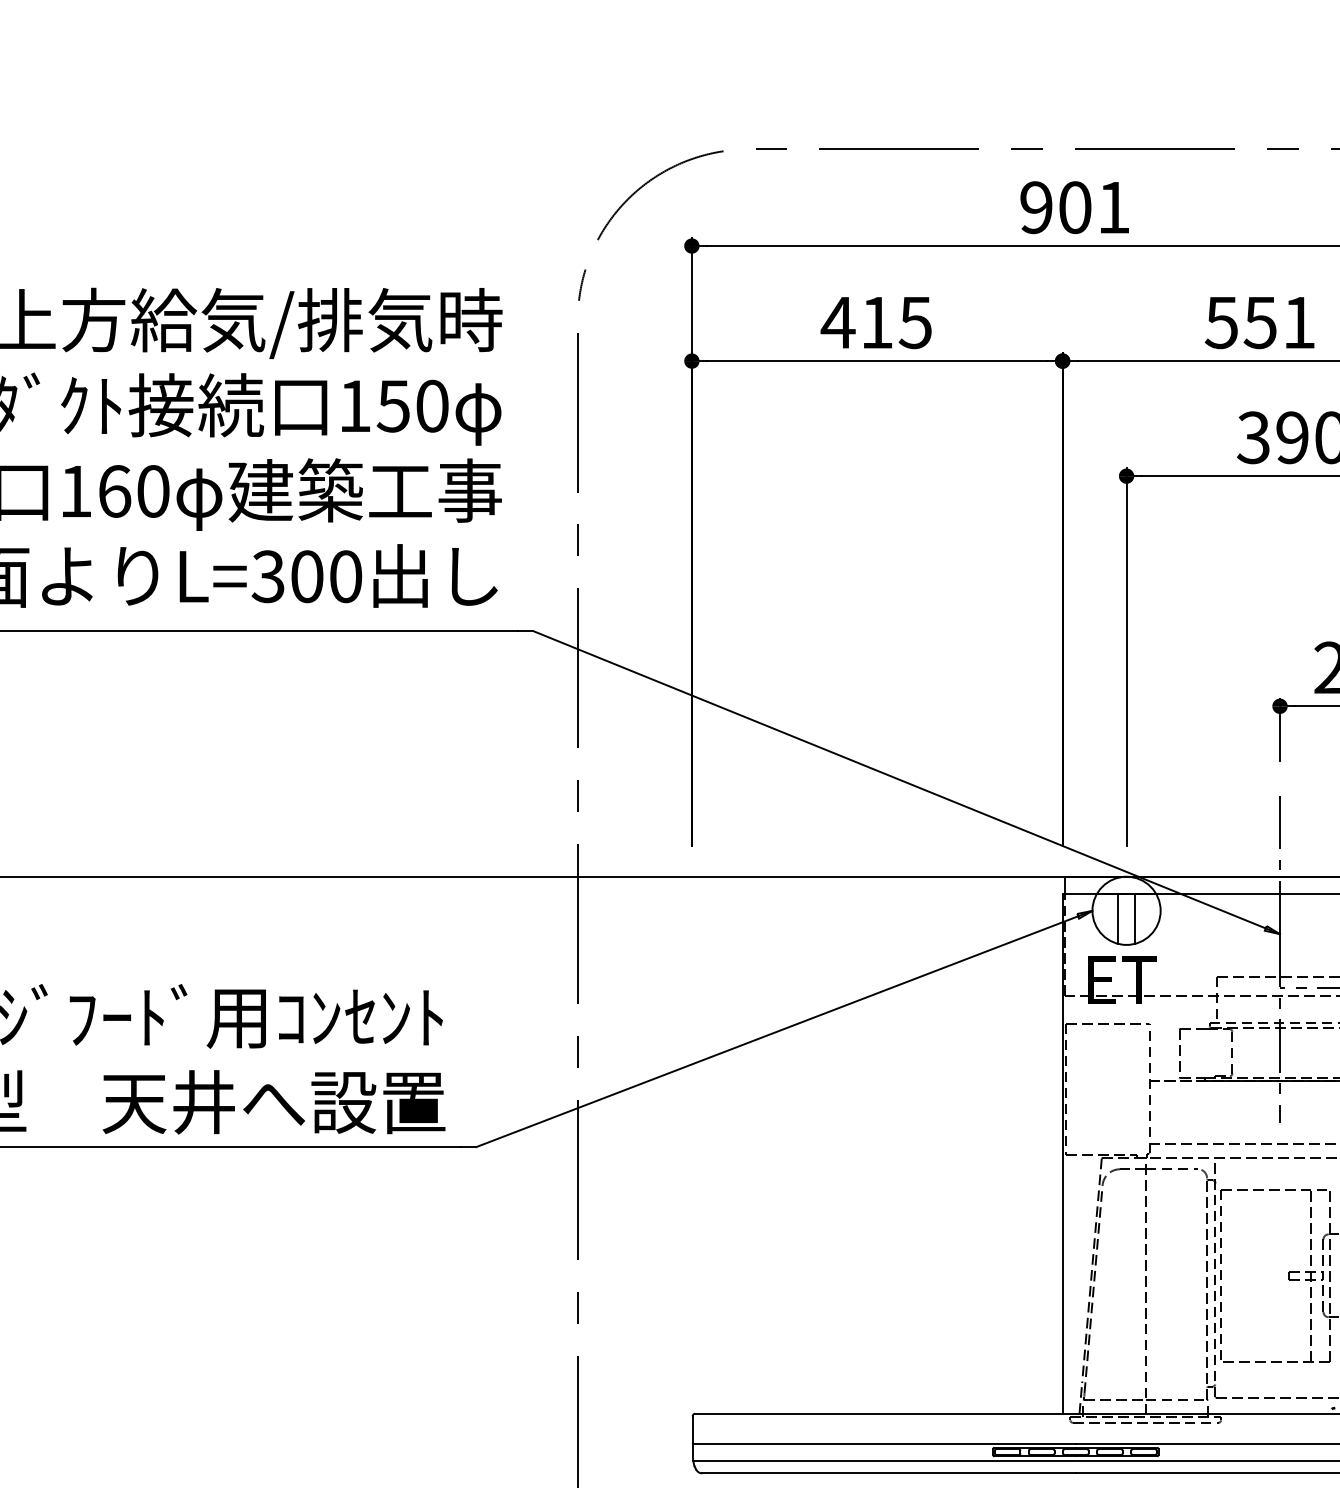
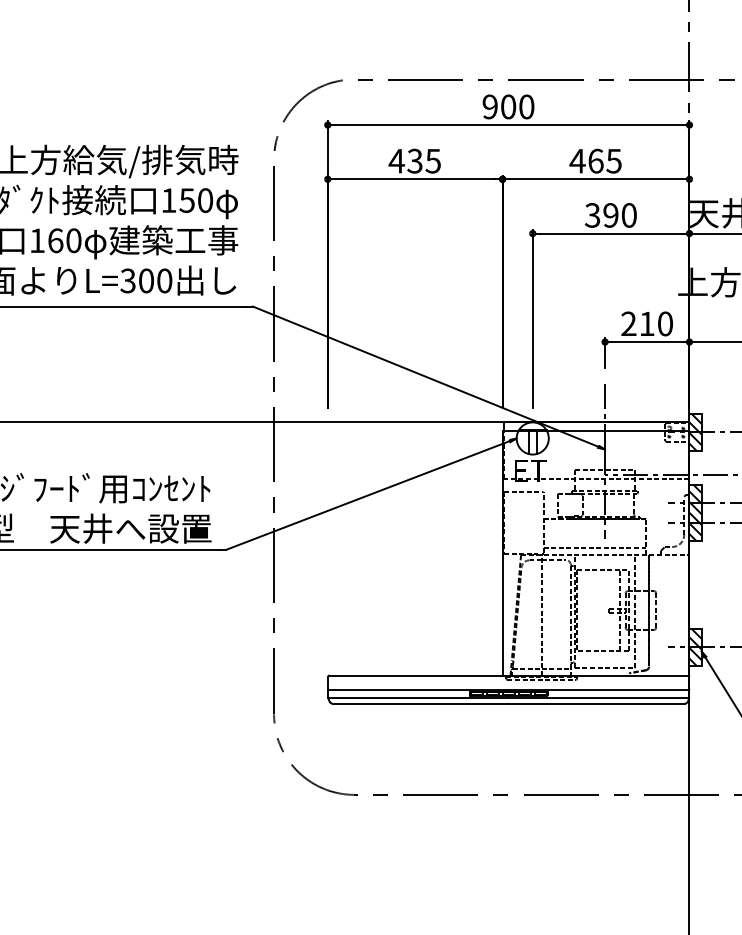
text: (1113, 206) -> (526, 106), 901 -> 900
text: (875, 321) -> (414, 160), 415 -> 435
text: (1259, 321) -> (595, 160), 551 -> 465

